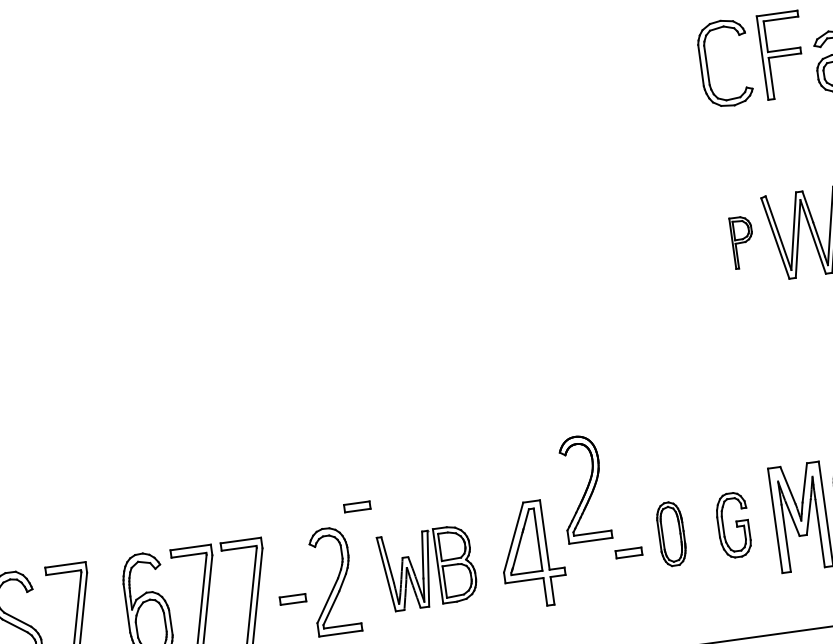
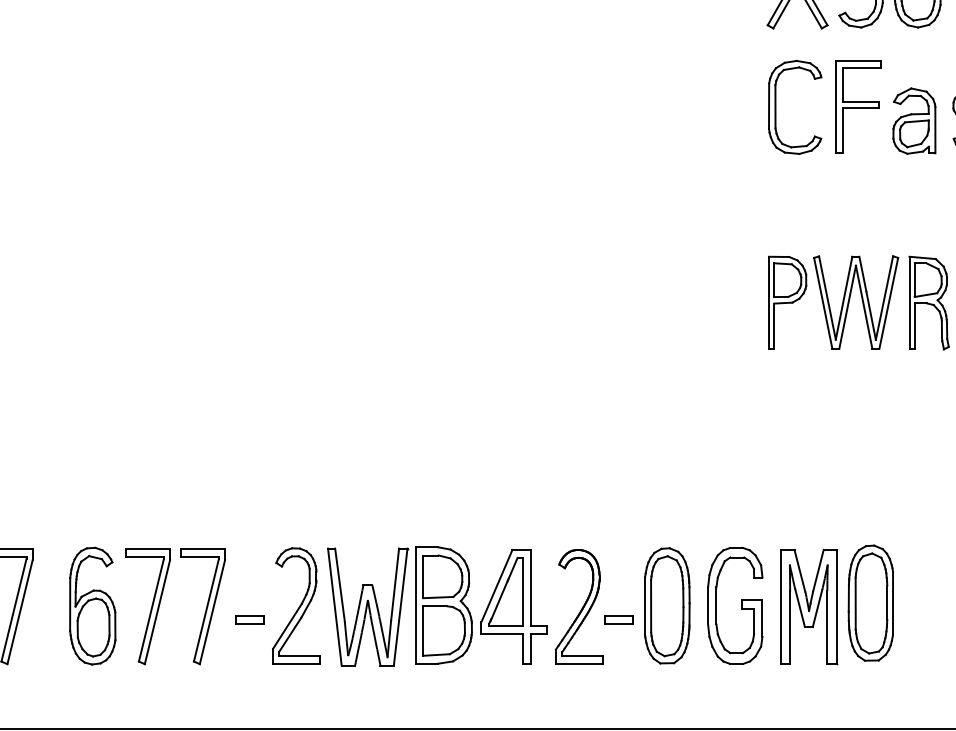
part: (742, 242) -> (787, 302), size x1.67
part: (582, 488) -> (578, 606), moved
part: (356, 506) -> (332, 529), removed
part: (733, 525) -> (735, 605), size x1.67
part: (671, 533) -> (667, 605), size x1.67
part: (427, 568) -> (399, 606), size x1.43

